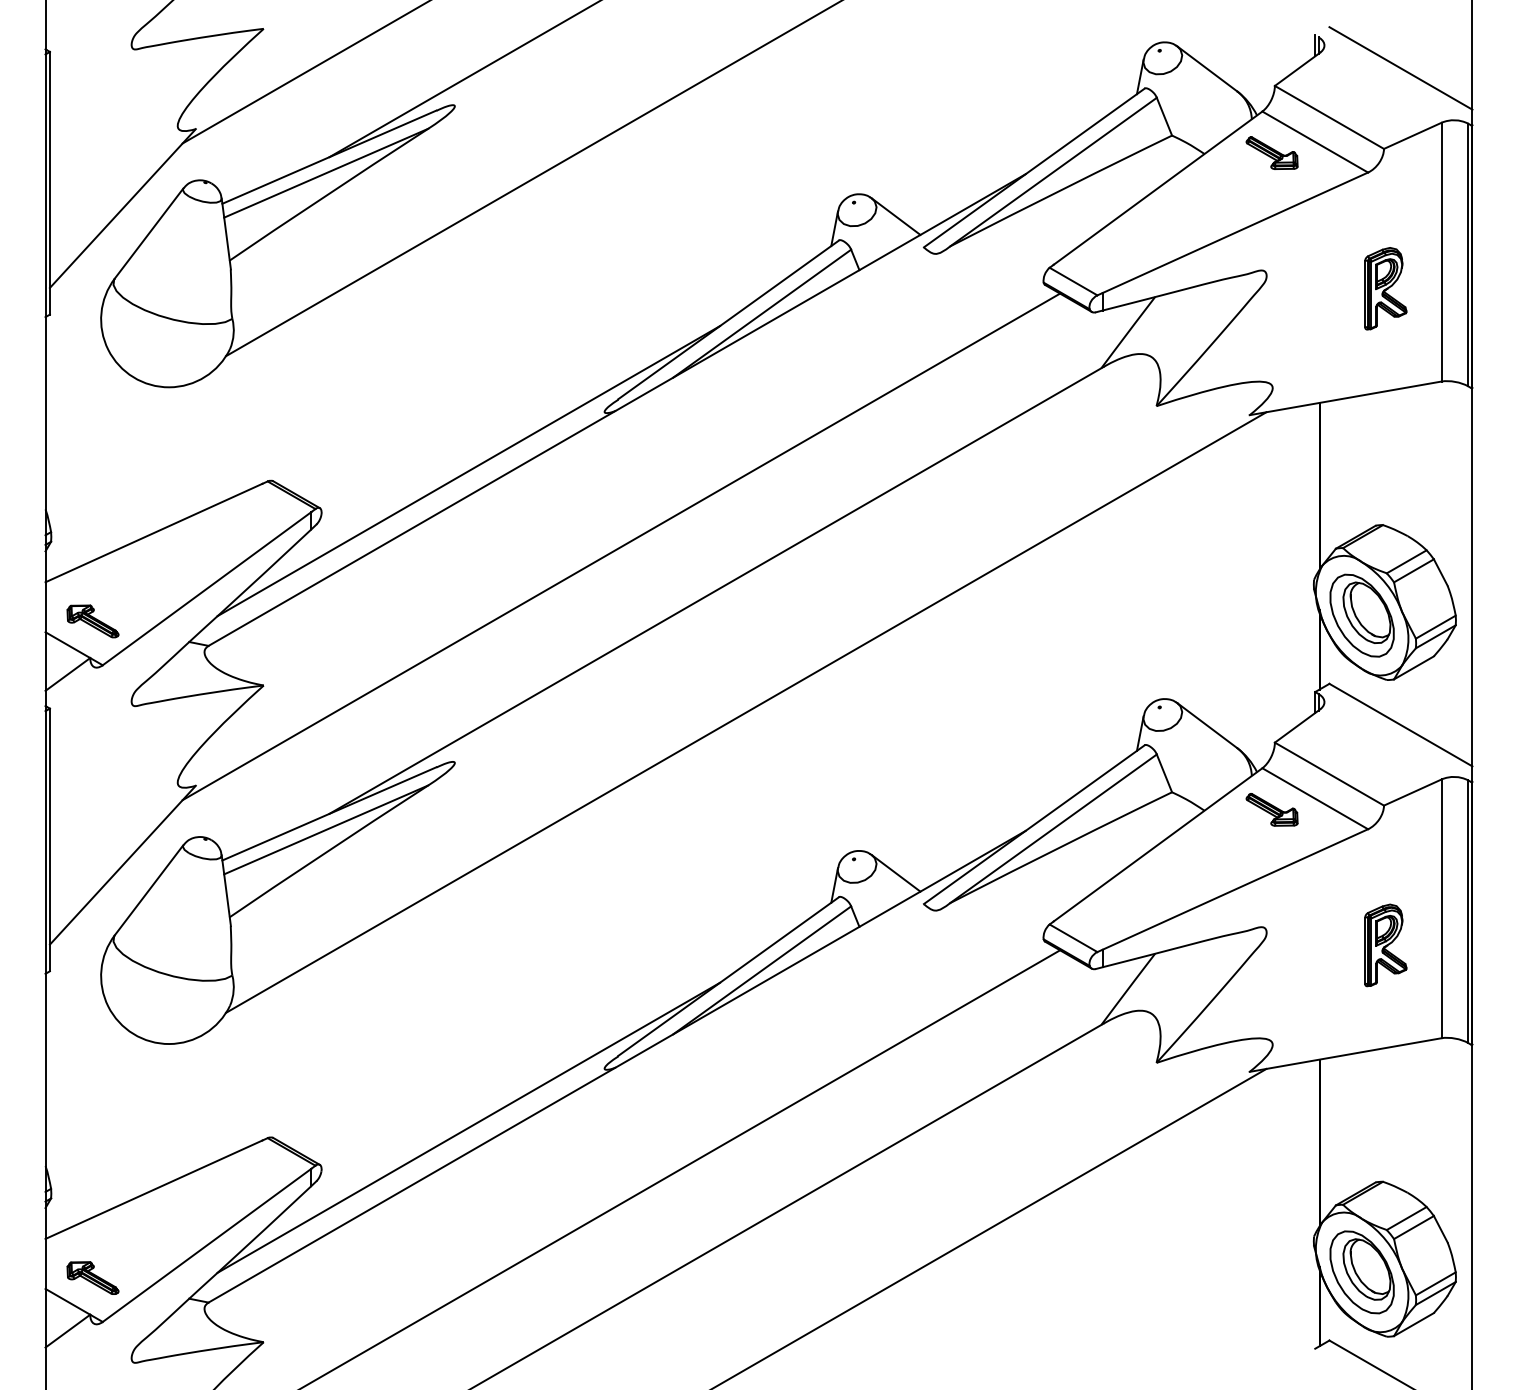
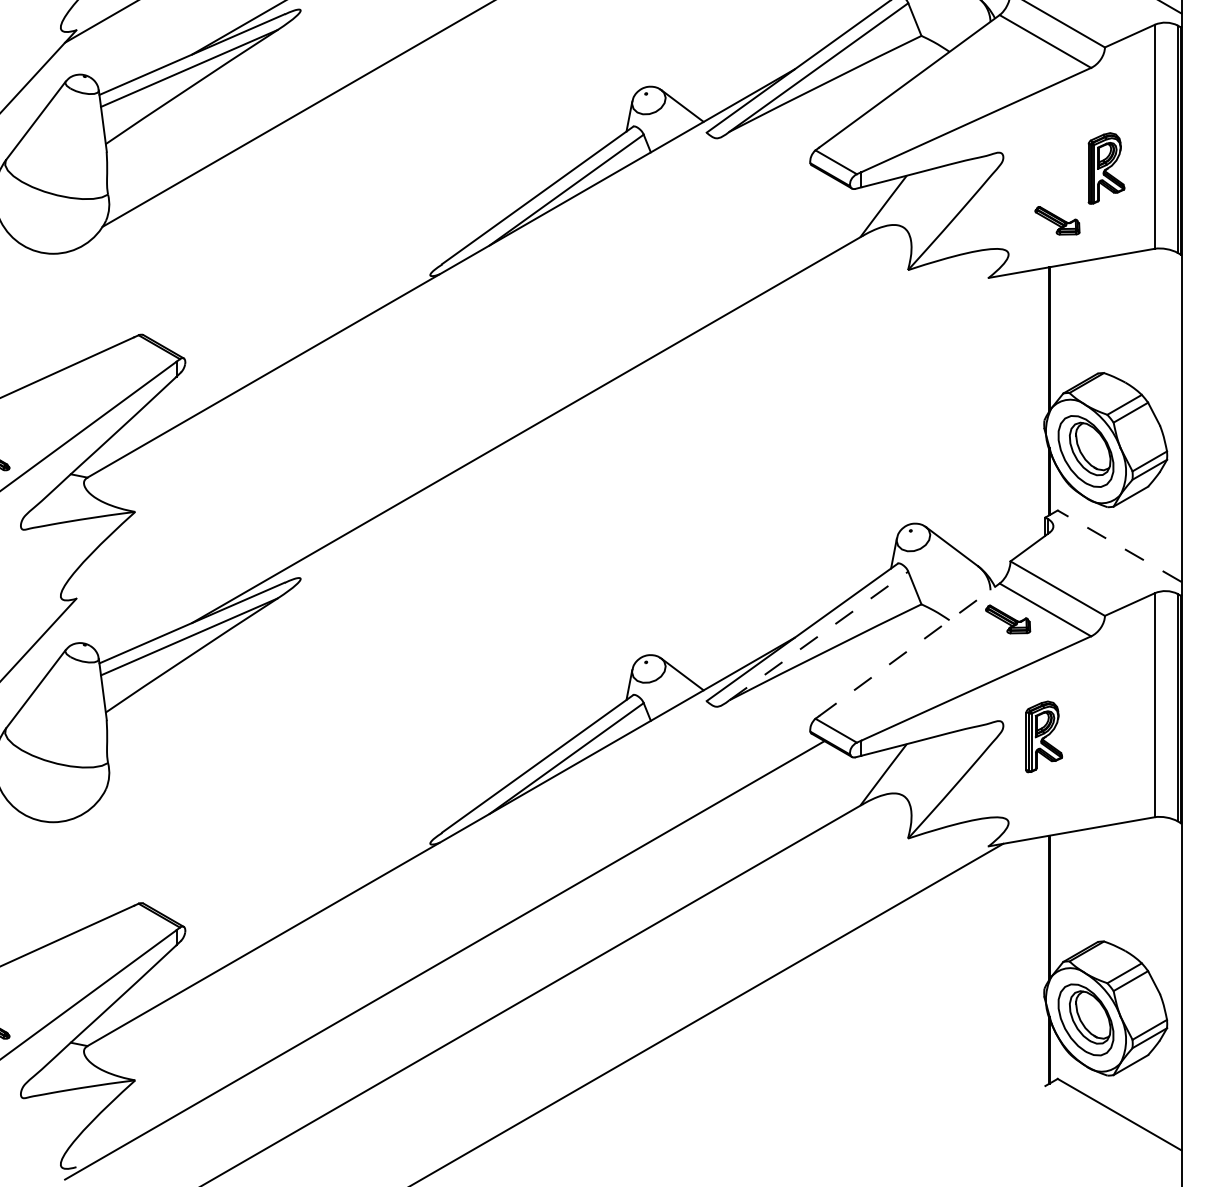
part: (1271, 152) -> (1056, 220), moved
line: (468, 471) -> (312, 326), removed
line: (621, 546) -> (444, 391), removed
line: (746, 712) -> (553, 535), removed
line: (1400, 725) -> (1119, 546), solid -> dashed
line: (1053, 828) -> (818, 635), solid -> dashed
line: (1158, 844) -> (909, 649), solid -> dashed
part: (1385, 945) -> (1043, 736), moved
line: (468, 1127) -> (312, 894), removed

